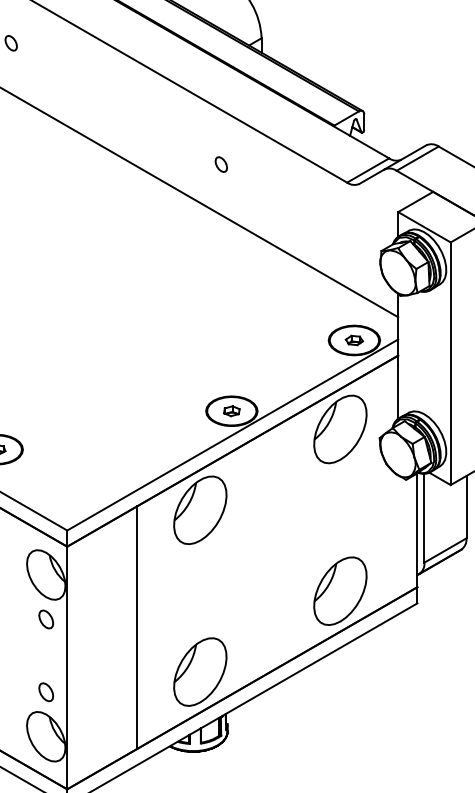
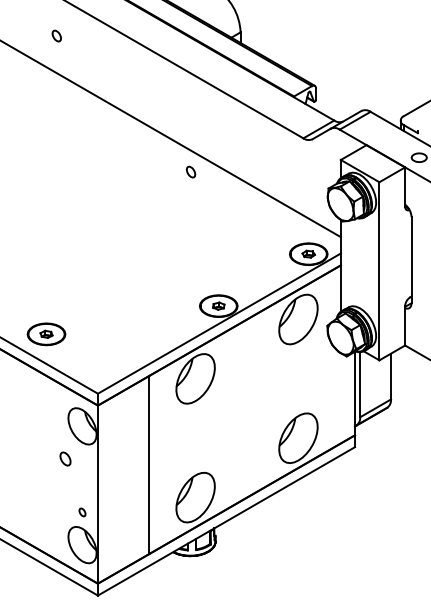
part: (221, 163) -> (191, 171), moved
part: (46, 618) -> (65, 458), moved
part: (46, 692) -> (82, 512), size x0.6

